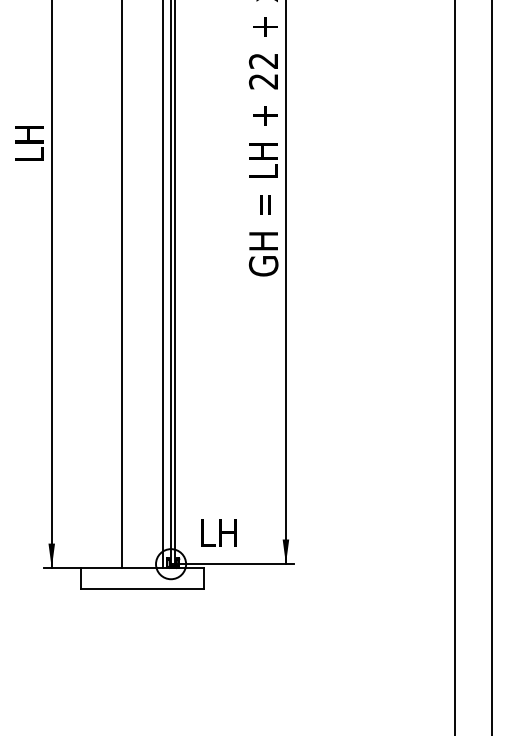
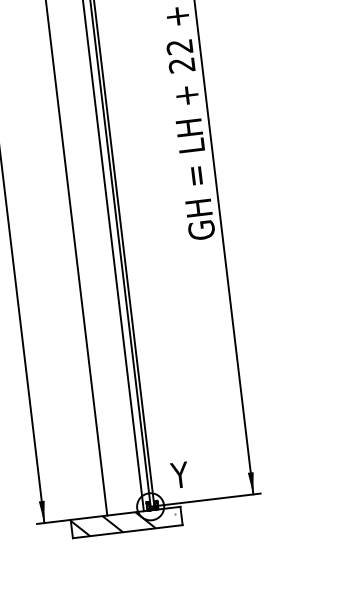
text: (217, 532) -> (188, 473), LH -> Y
hatch: (139, 578) -> (123, 522), added

